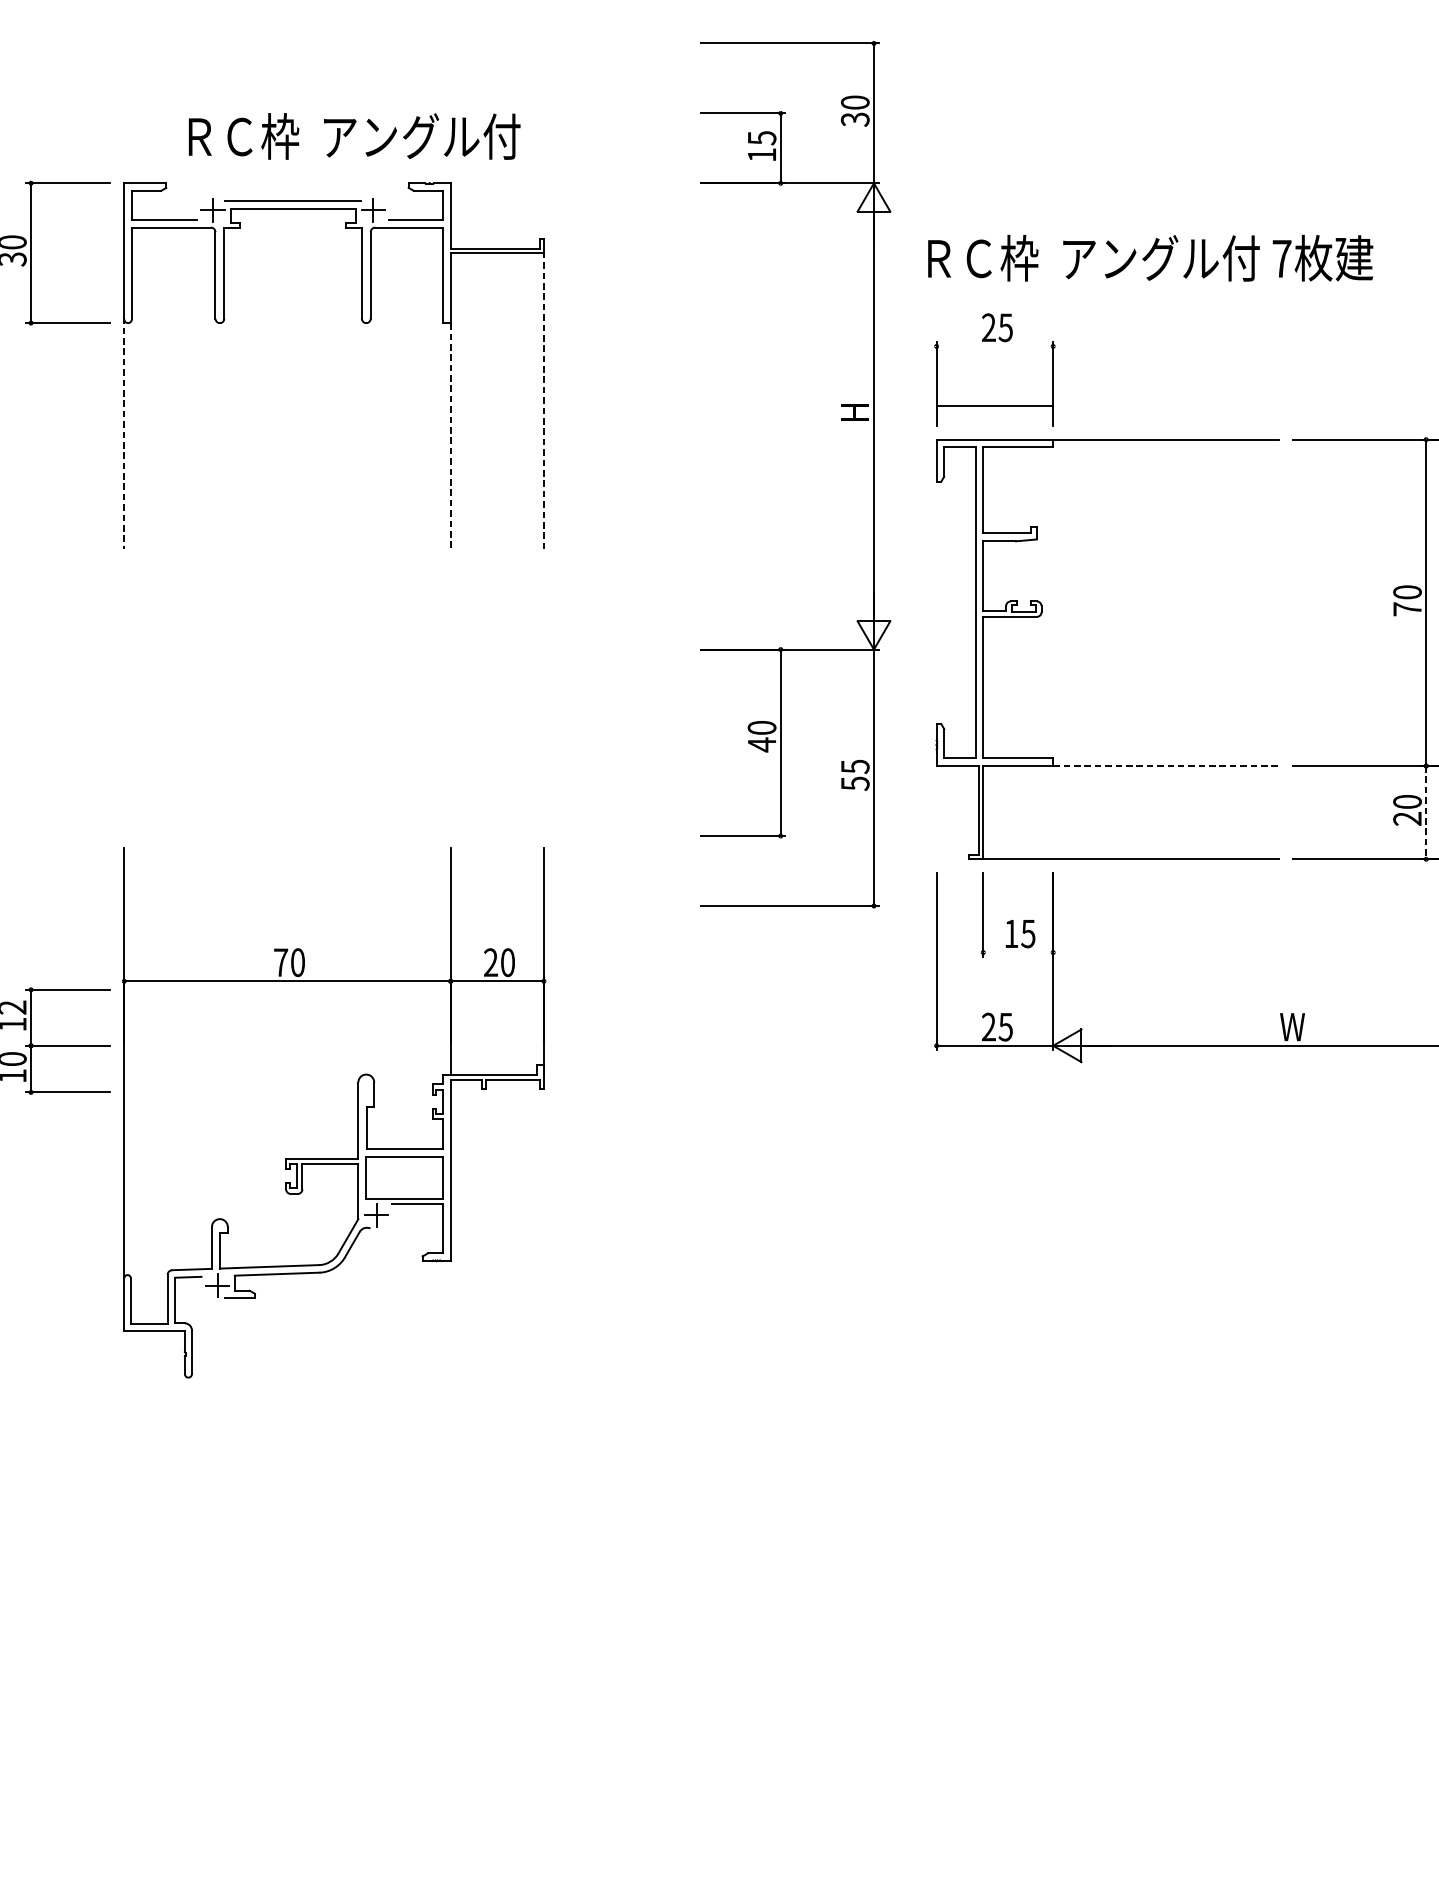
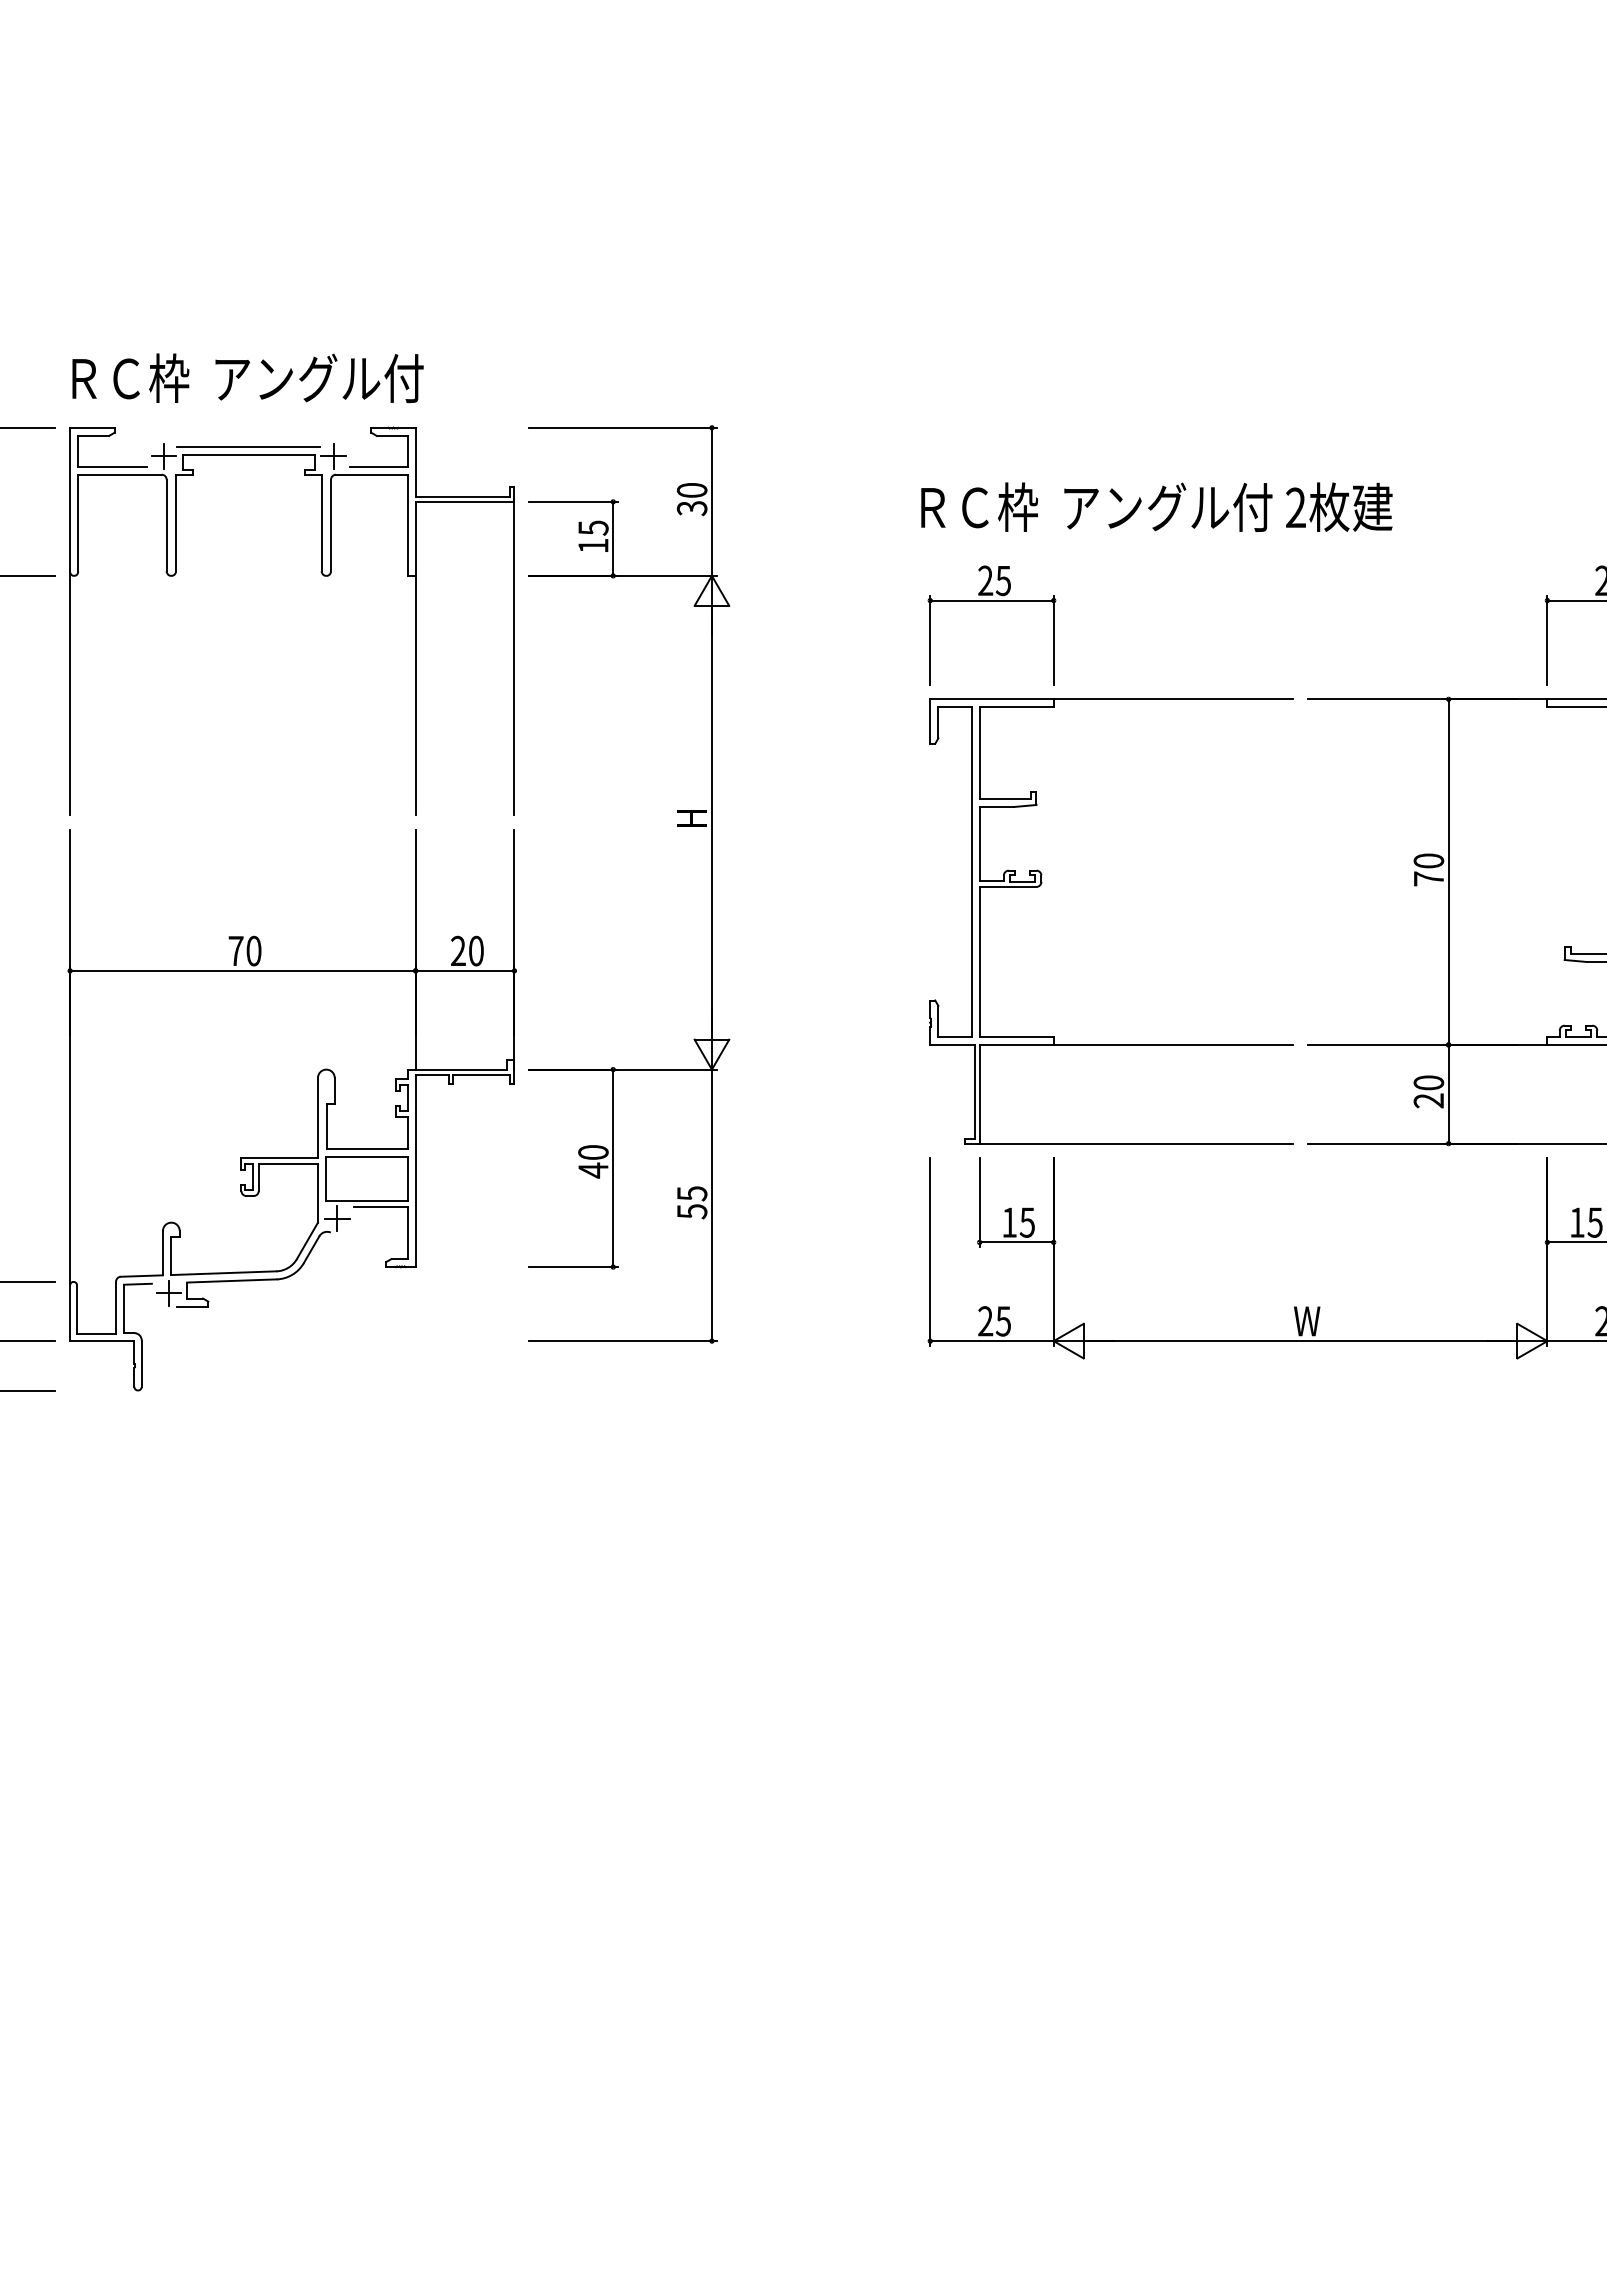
text: (354, 136) -> (247, 378), moved
text: (1281, 258) -> (1295, 507), 7 -> 2
line: (543, 401) -> (514, 658), dashed -> solid
line: (994, 405) -> (991, 600), moved
part: (841, 420) -> (677, 826), moved
line: (124, 433) -> (70, 692), dashed -> solid
line: (450, 436) -> (415, 695), dashed -> solid
line: (1166, 765) -> (1173, 1044), dashed -> solid
line: (1426, 812) -> (1448, 1094), dashed -> solid
line: (1018, 952) -> (1016, 1242), added
part: (333, 1113) -> (291, 1110), moved

